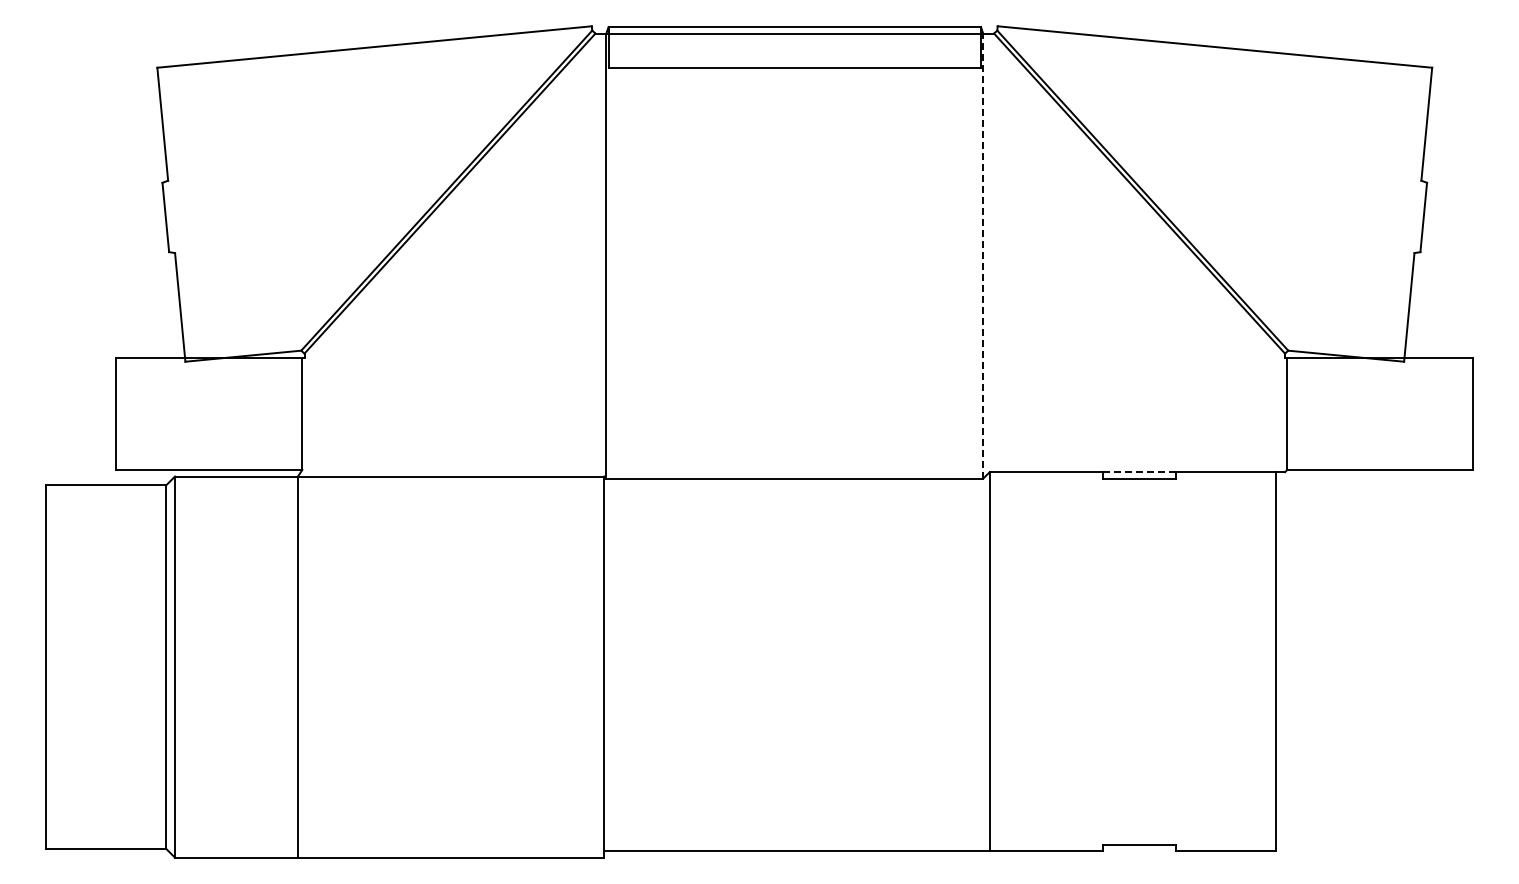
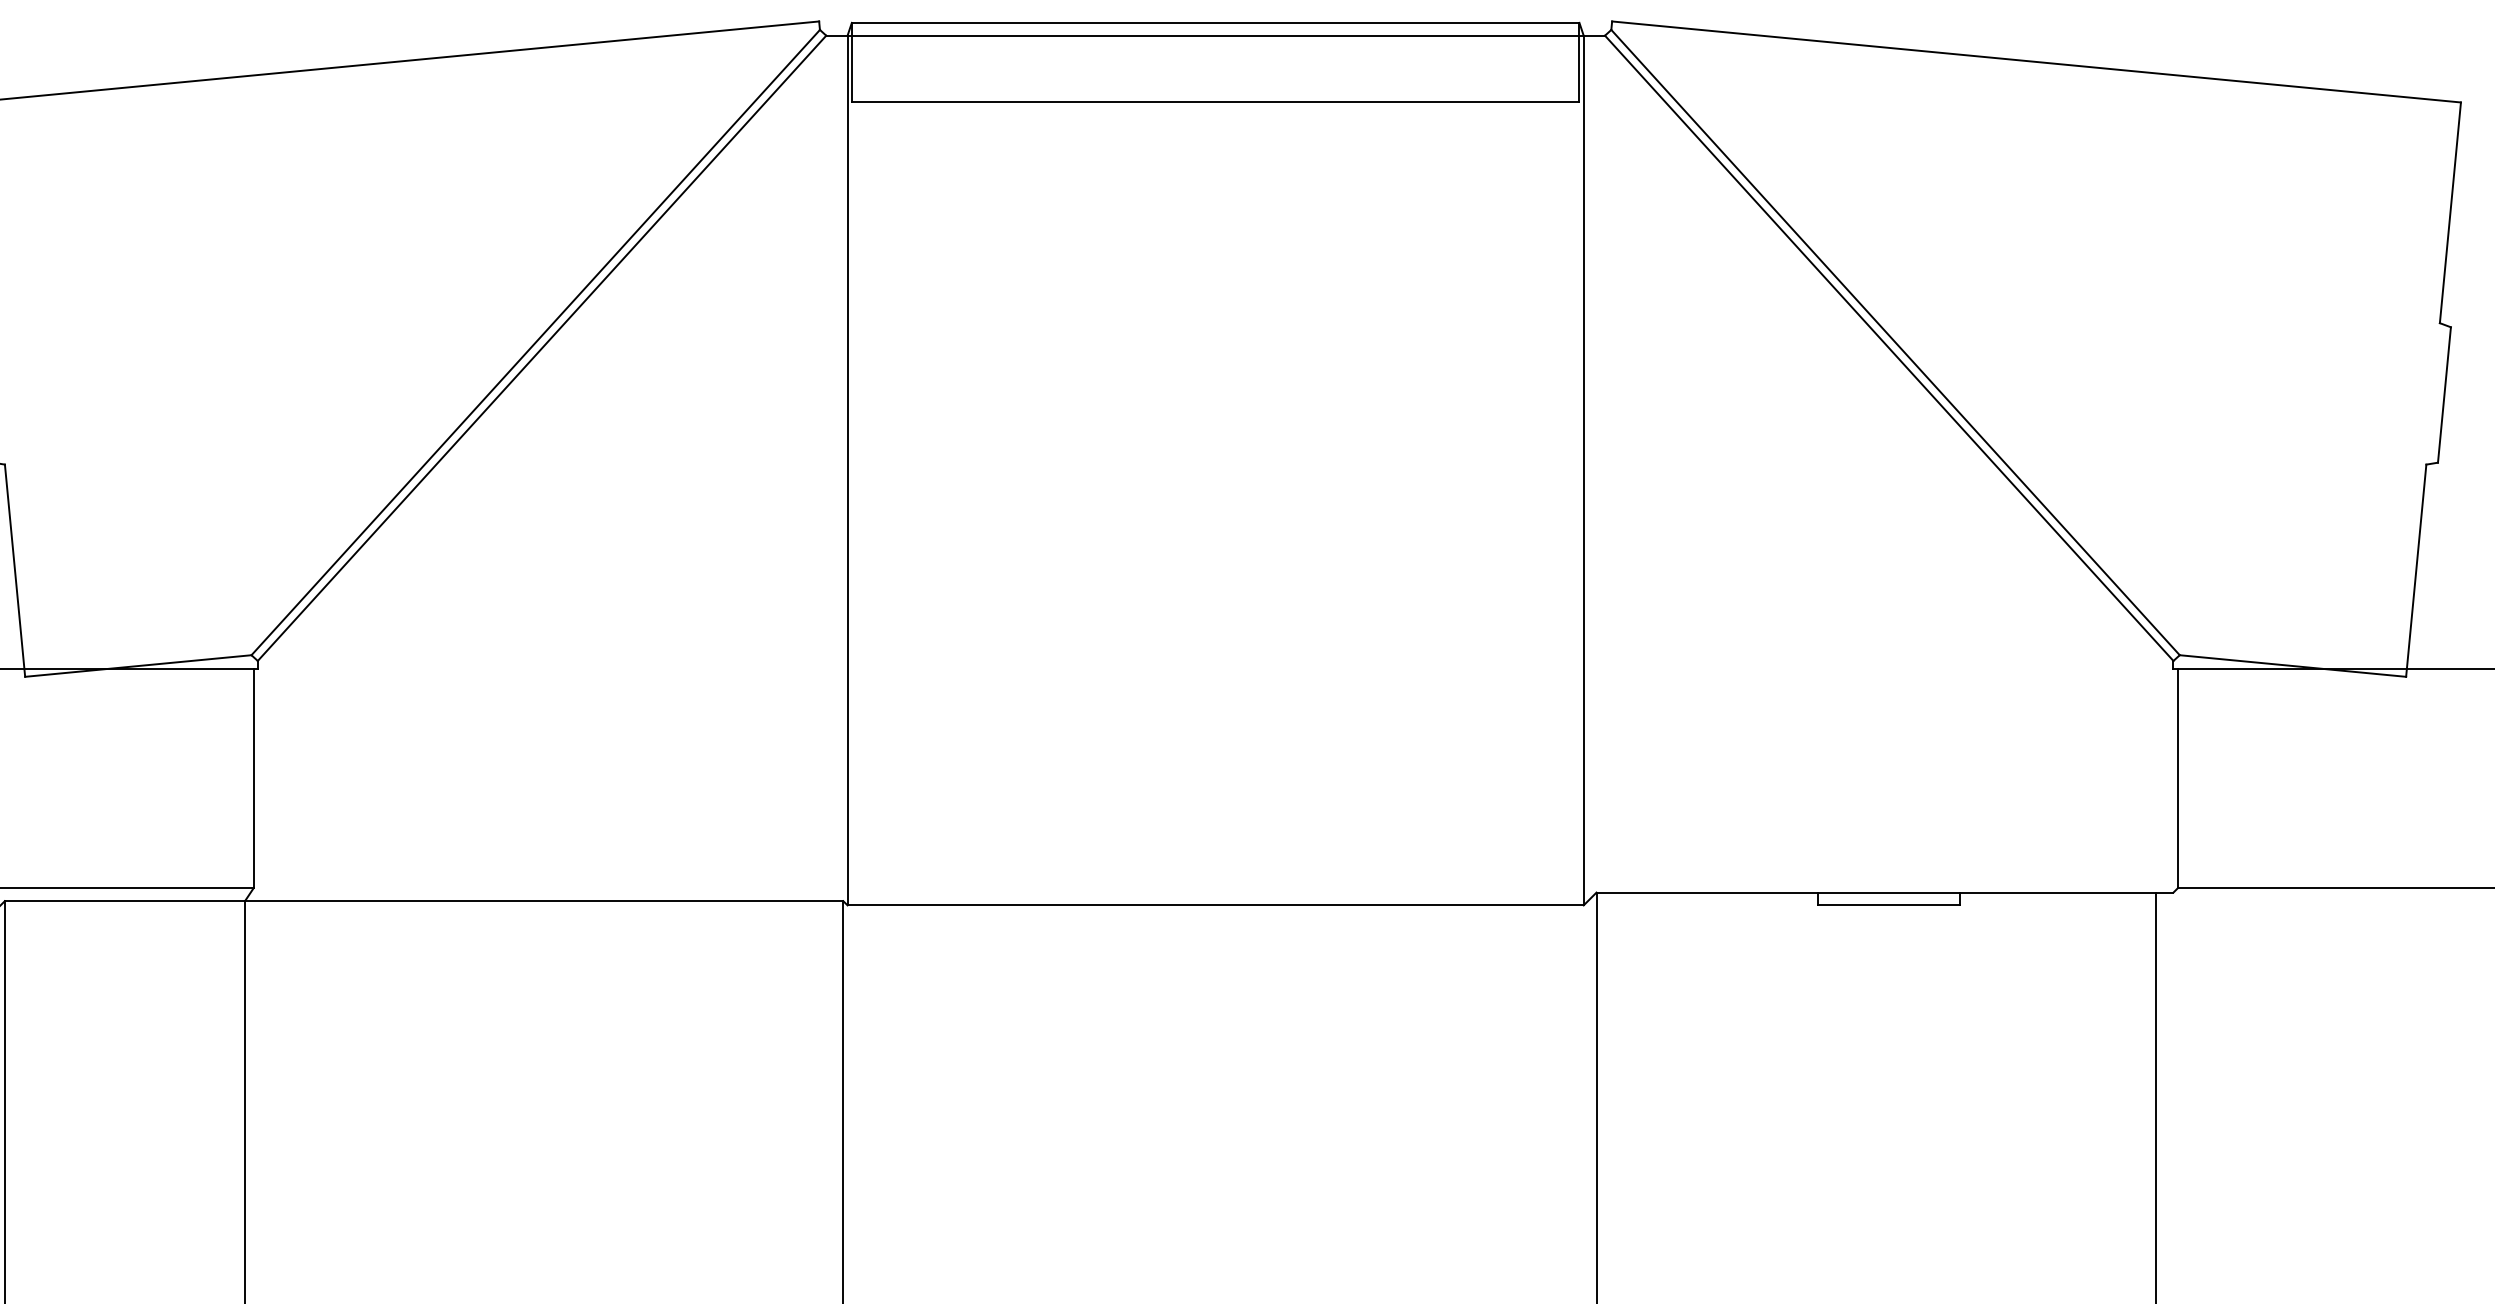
line: (983, 256) -> (1584, 471), dashed -> solid
line: (1140, 472) -> (1891, 893), dashed -> solid

